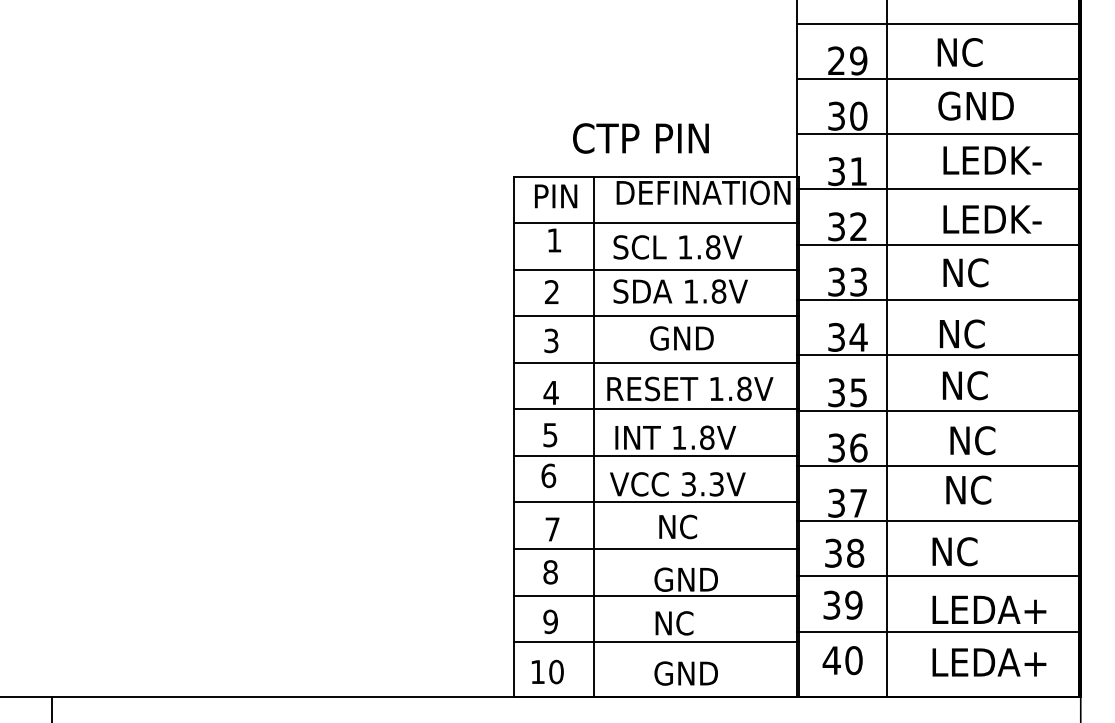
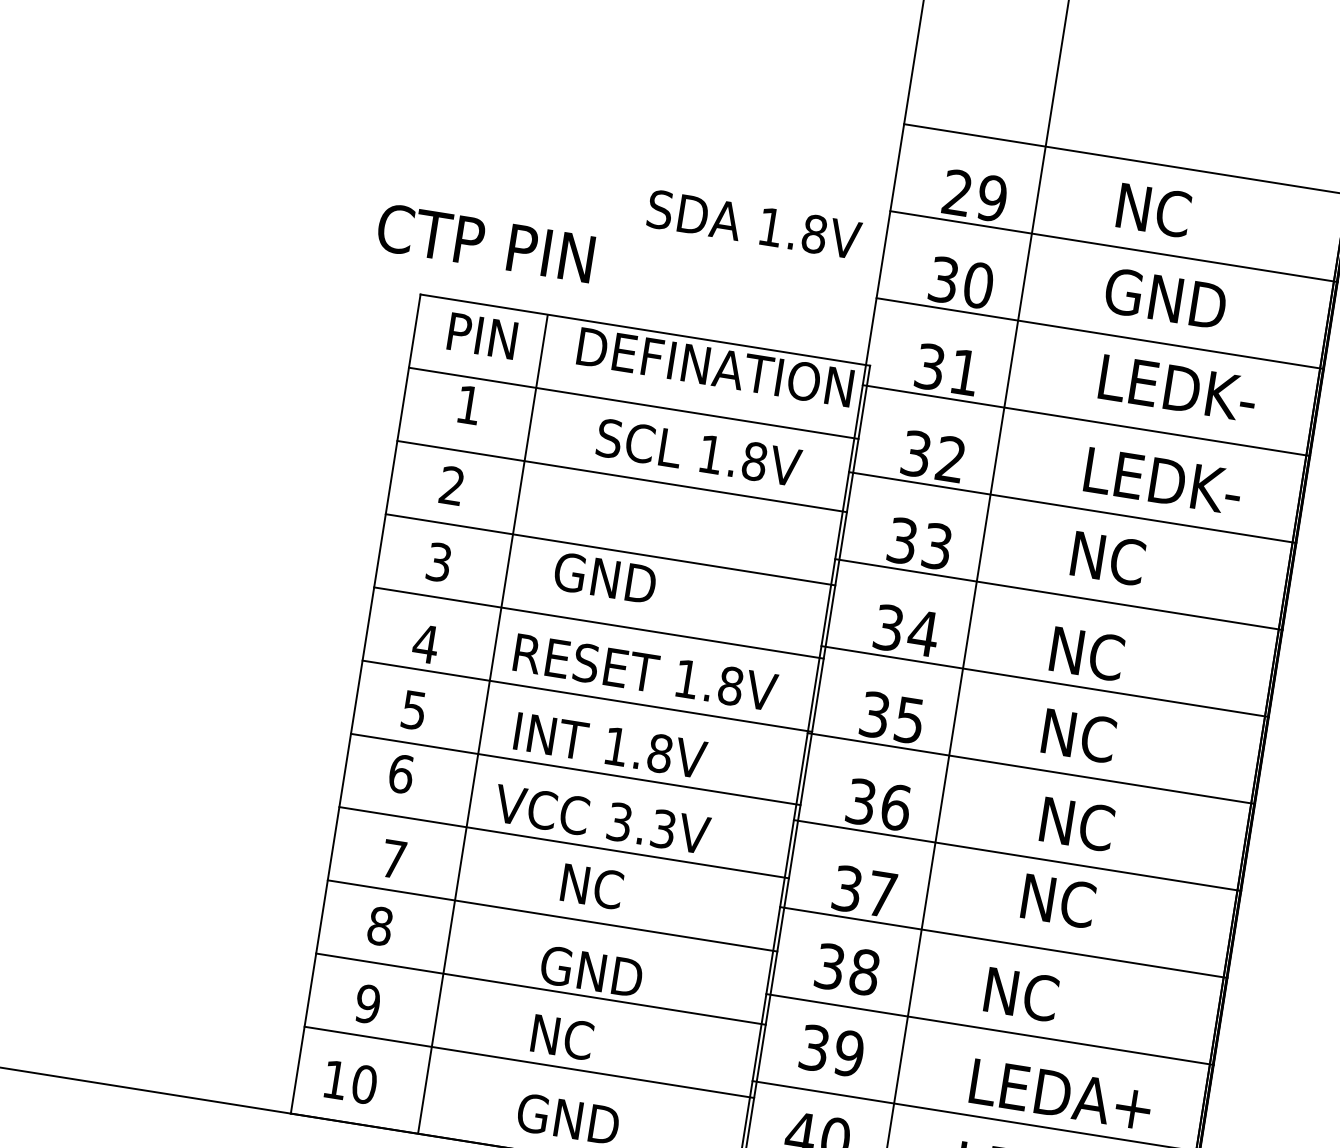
text: (640, 138) -> (484, 243), moved
text: (677, 247) -> (698, 452), moved
text: (680, 291) -> (754, 224), moved
text: (681, 338) -> (604, 578), moved

